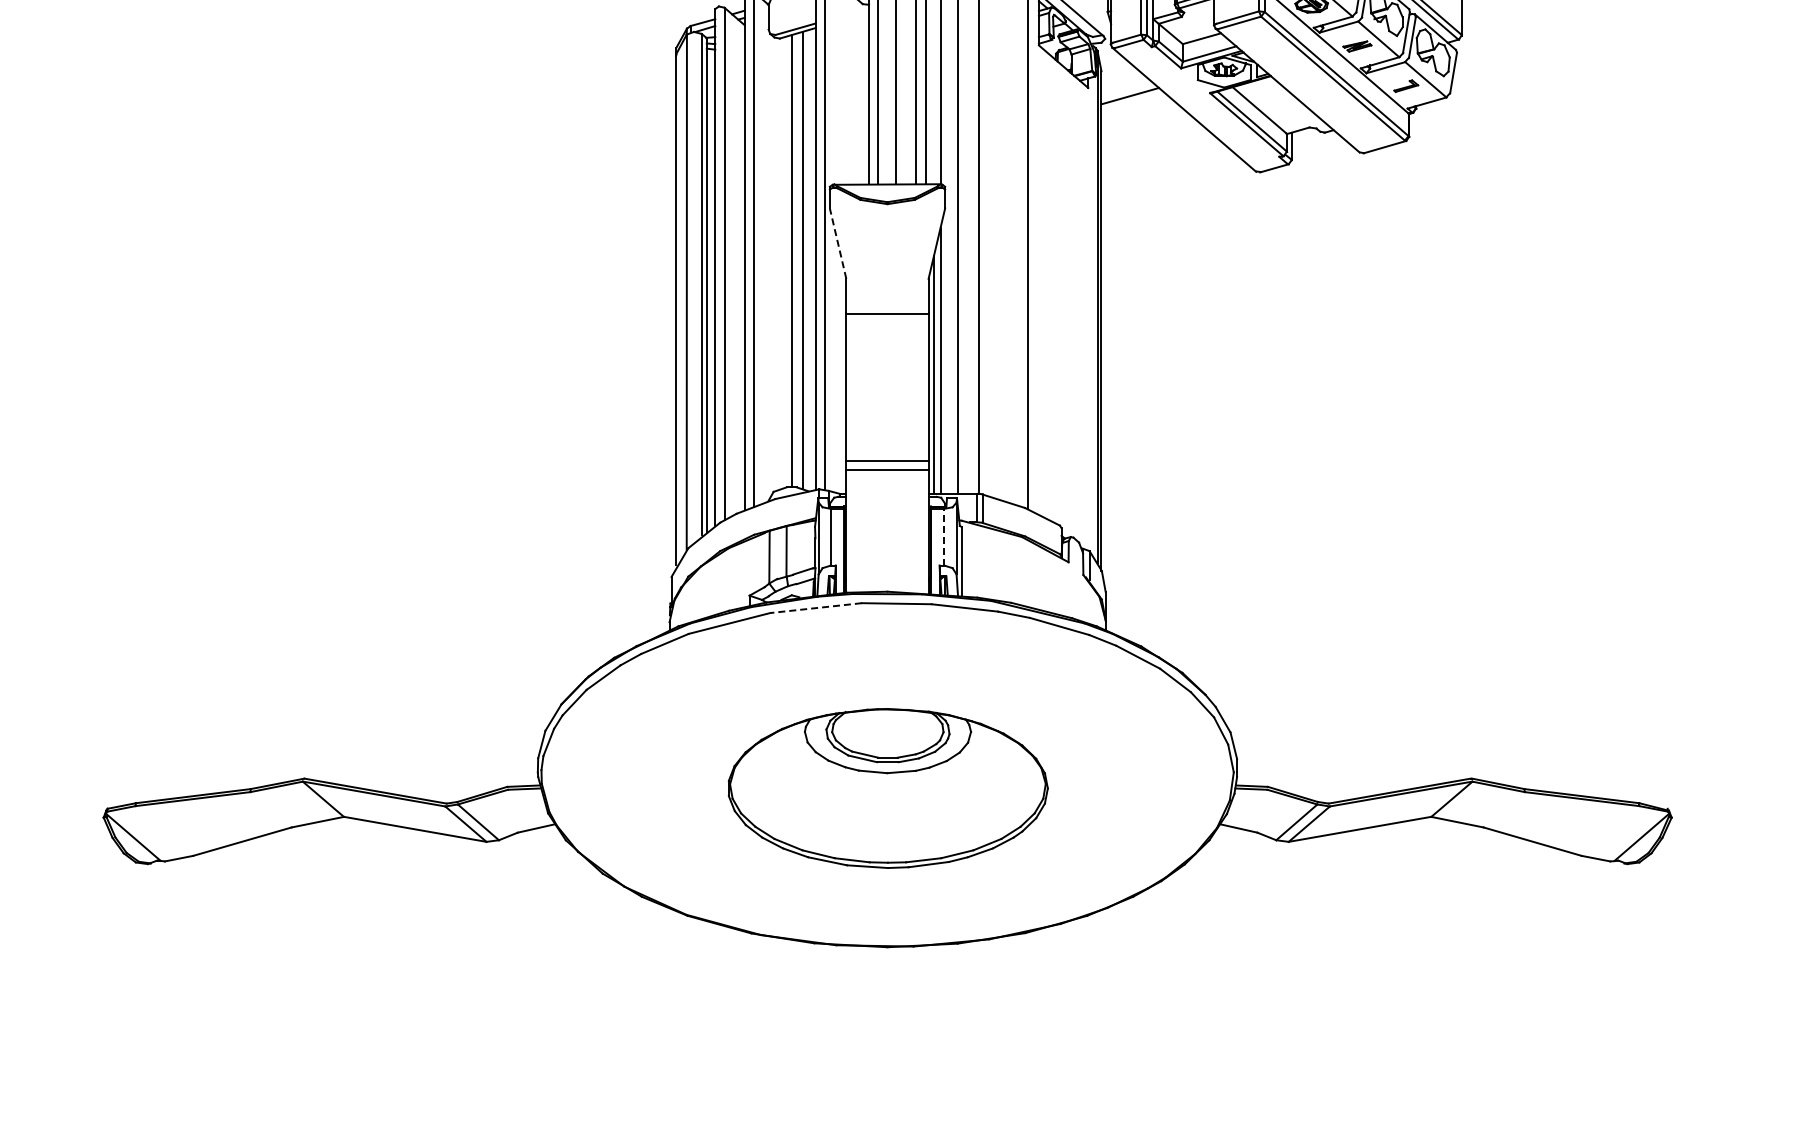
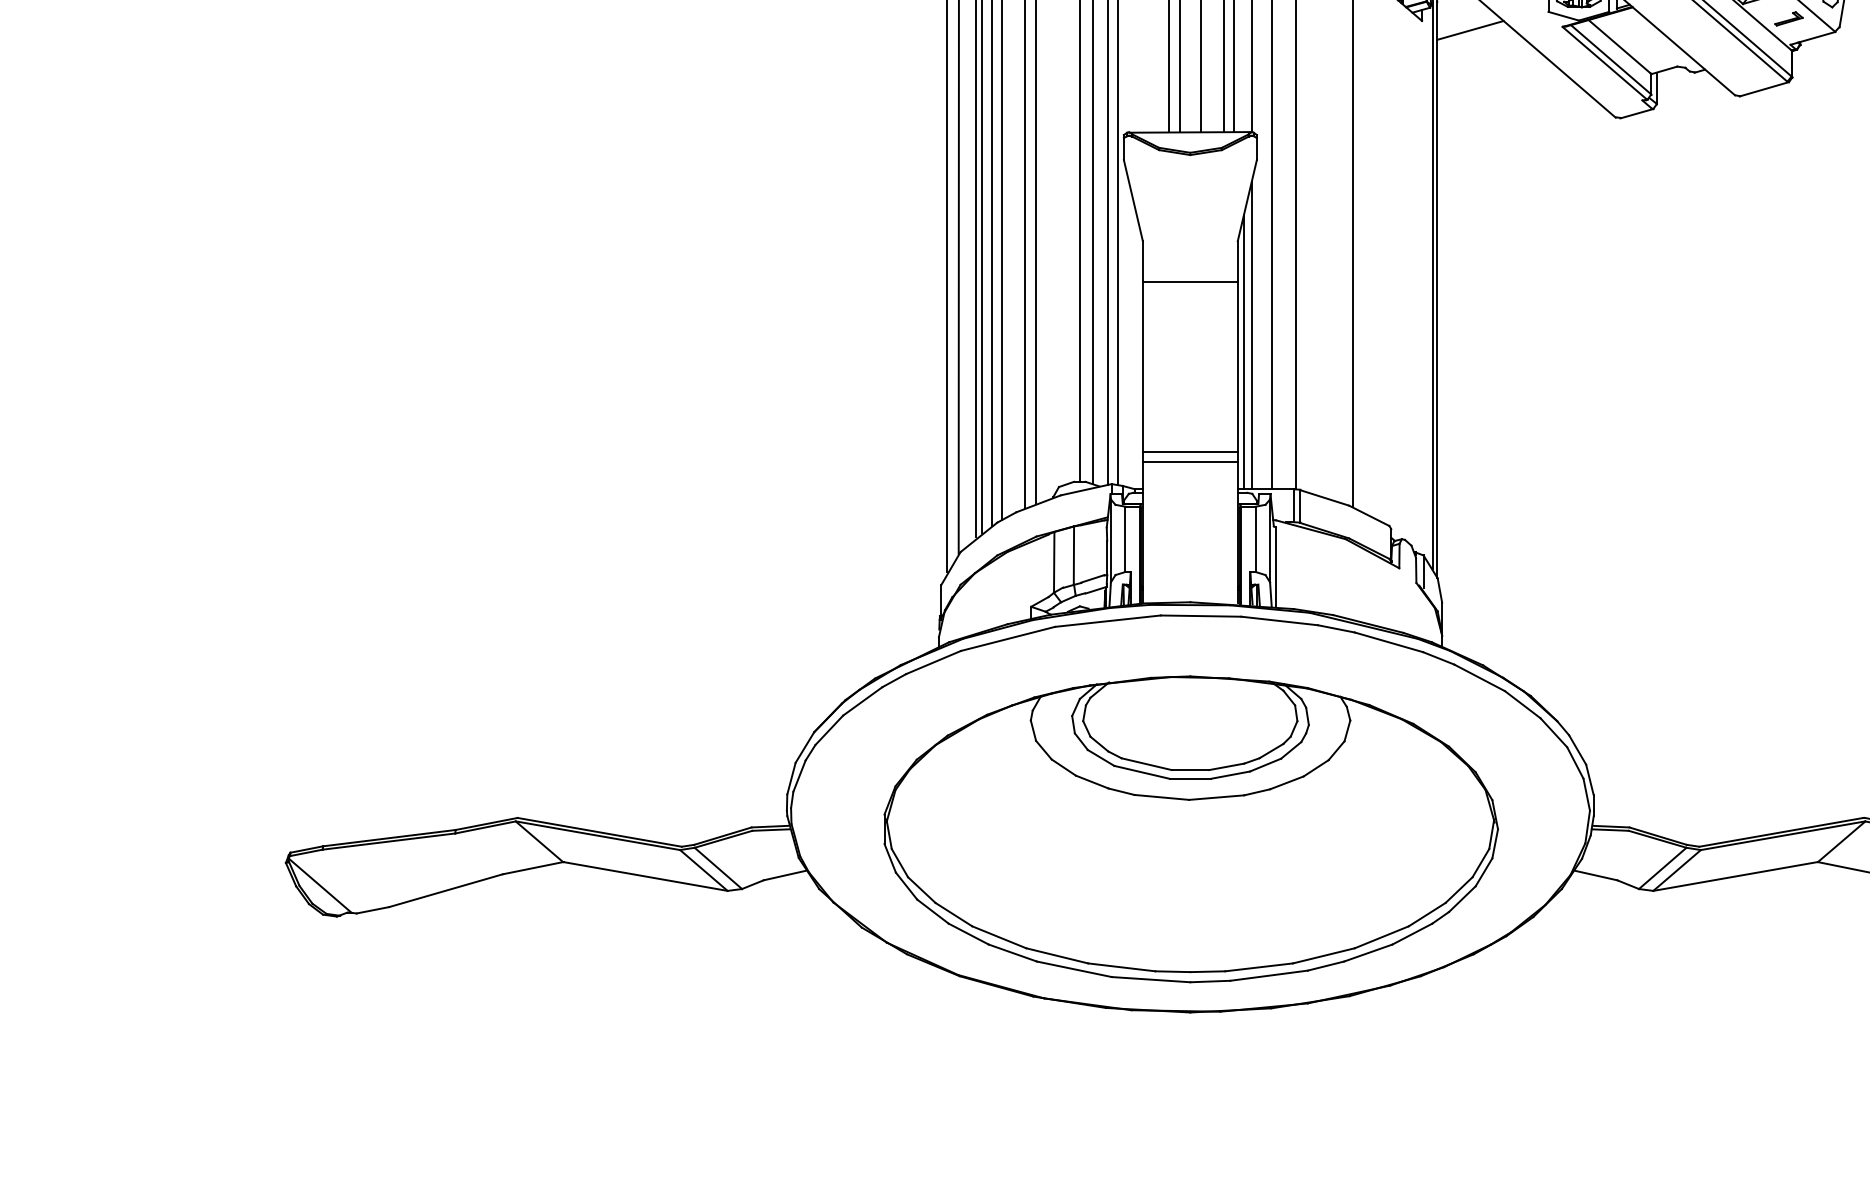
line: (838, 243) -> (1133, 200), dashed -> solid
line: (944, 536) -> (1256, 538), dashed -> solid
line: (815, 608) -> (1107, 621), dashed -> solid
part: (888, 788) -> (1191, 829), size x1.67

